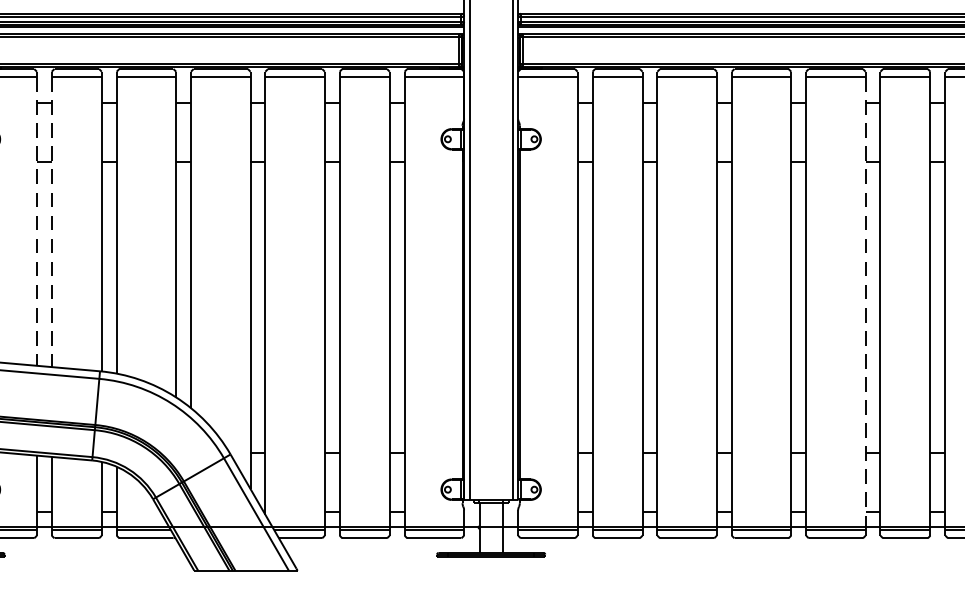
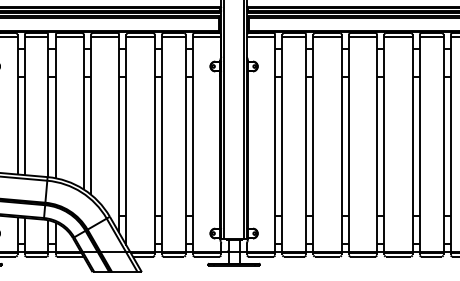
line: (36, 221) -> (17, 105), dashed -> solid
line: (51, 223) -> (24, 106), dashed -> solid
line: (865, 304) -> (412, 145), dashed -> solid

